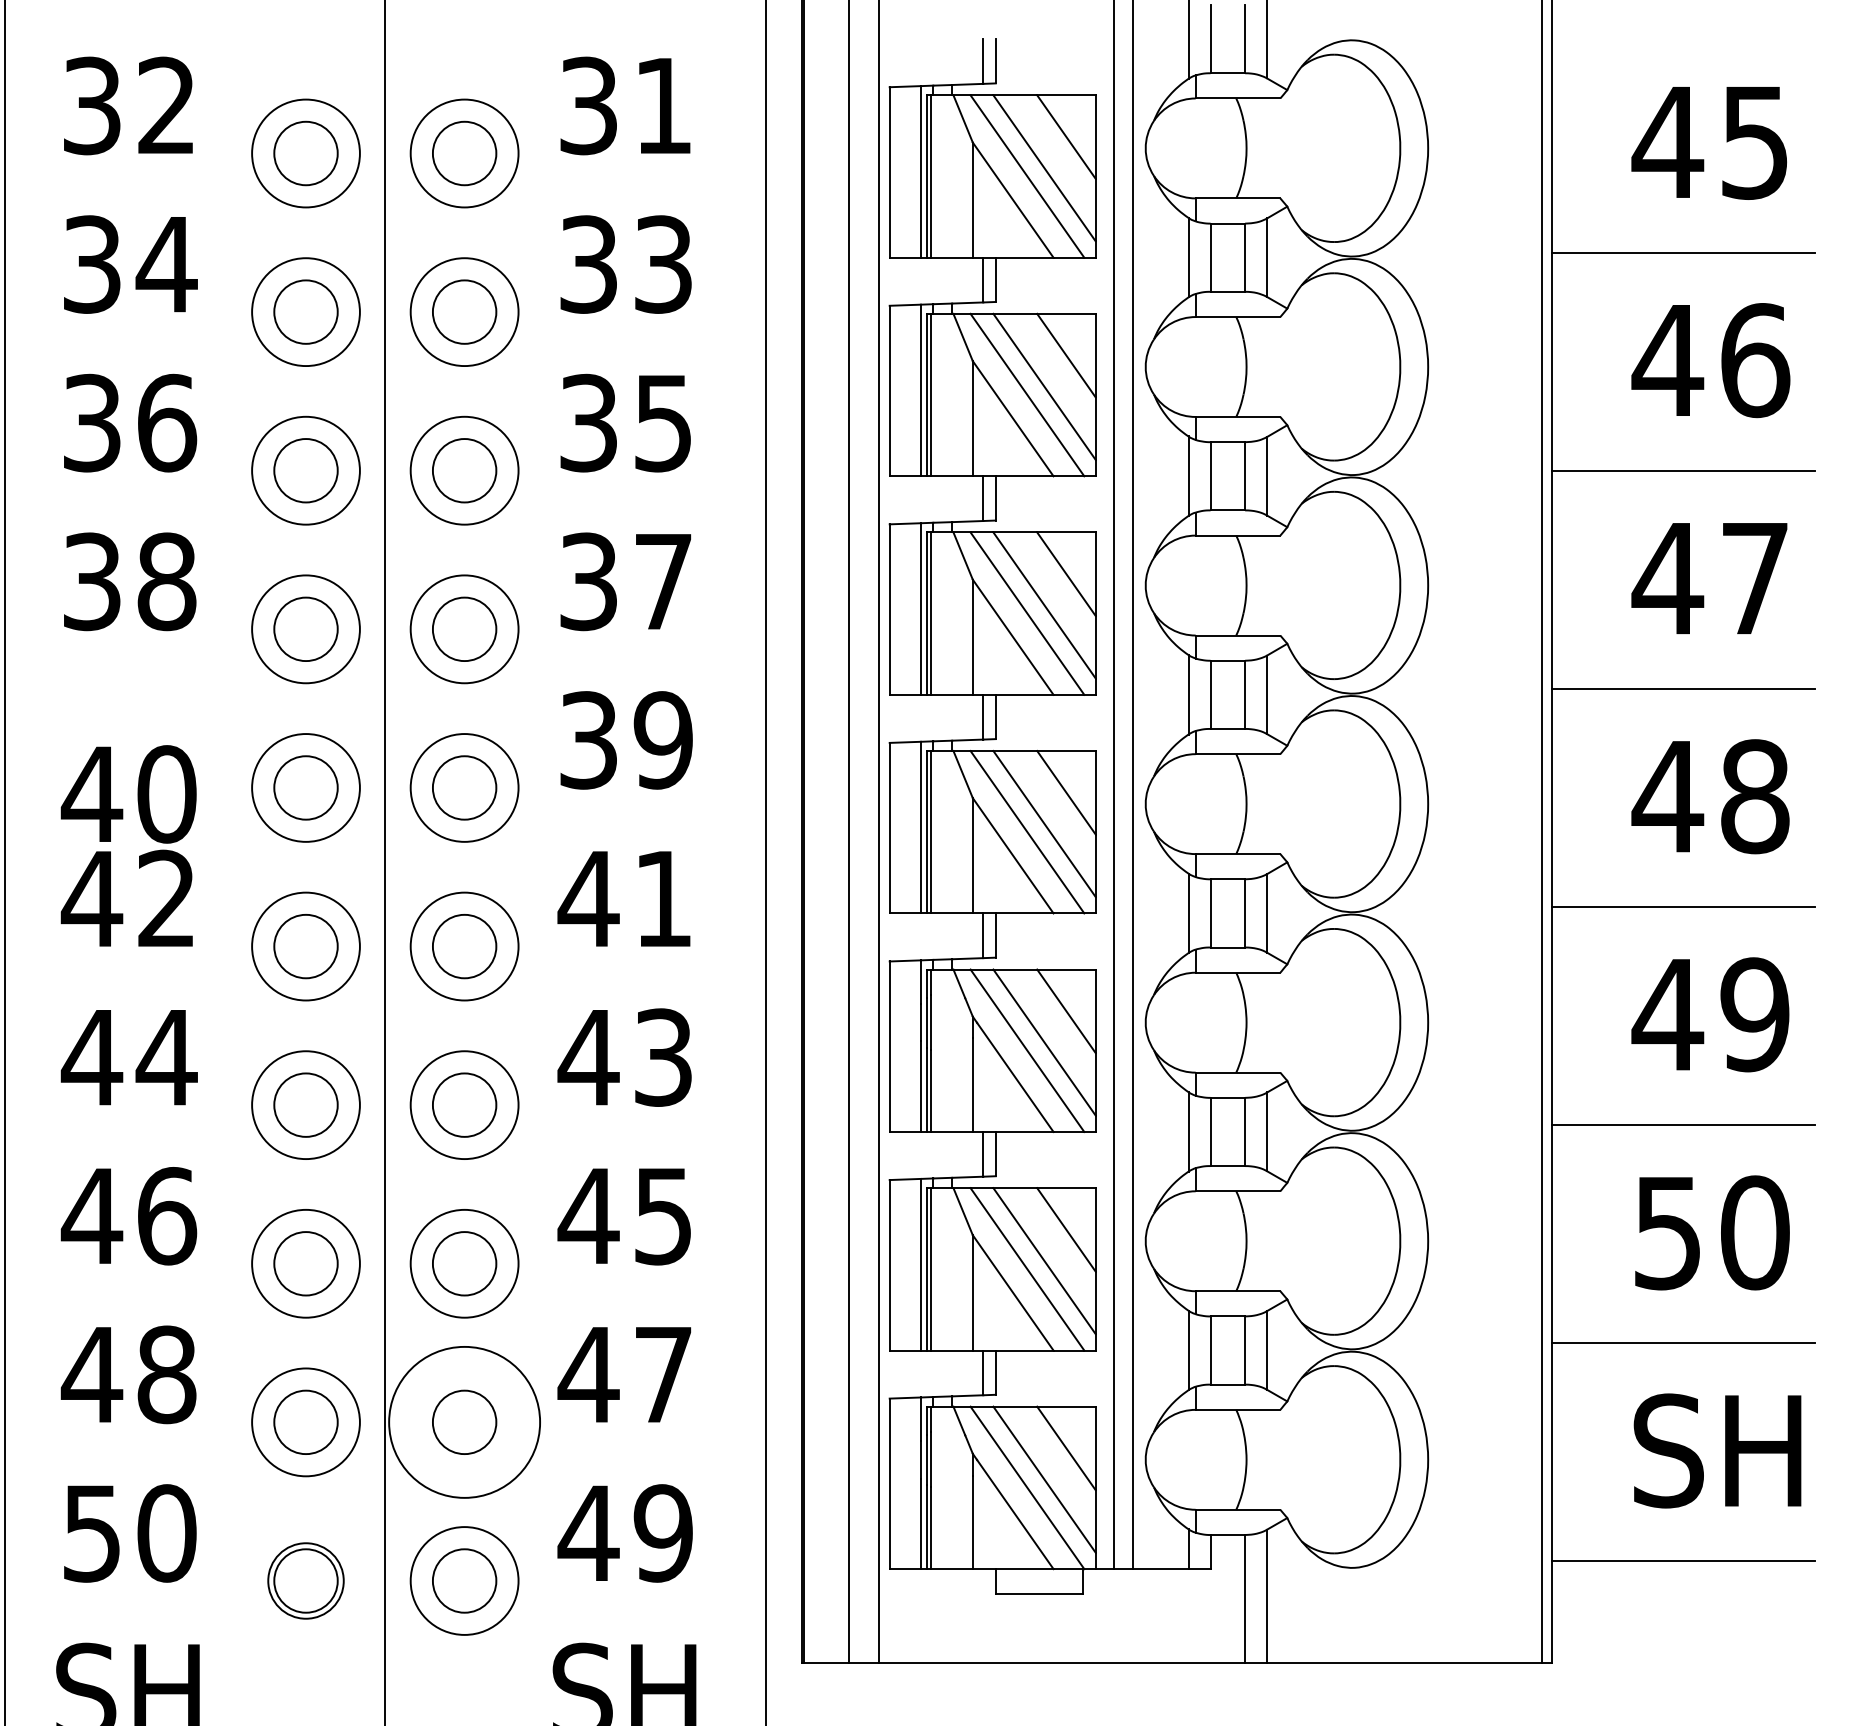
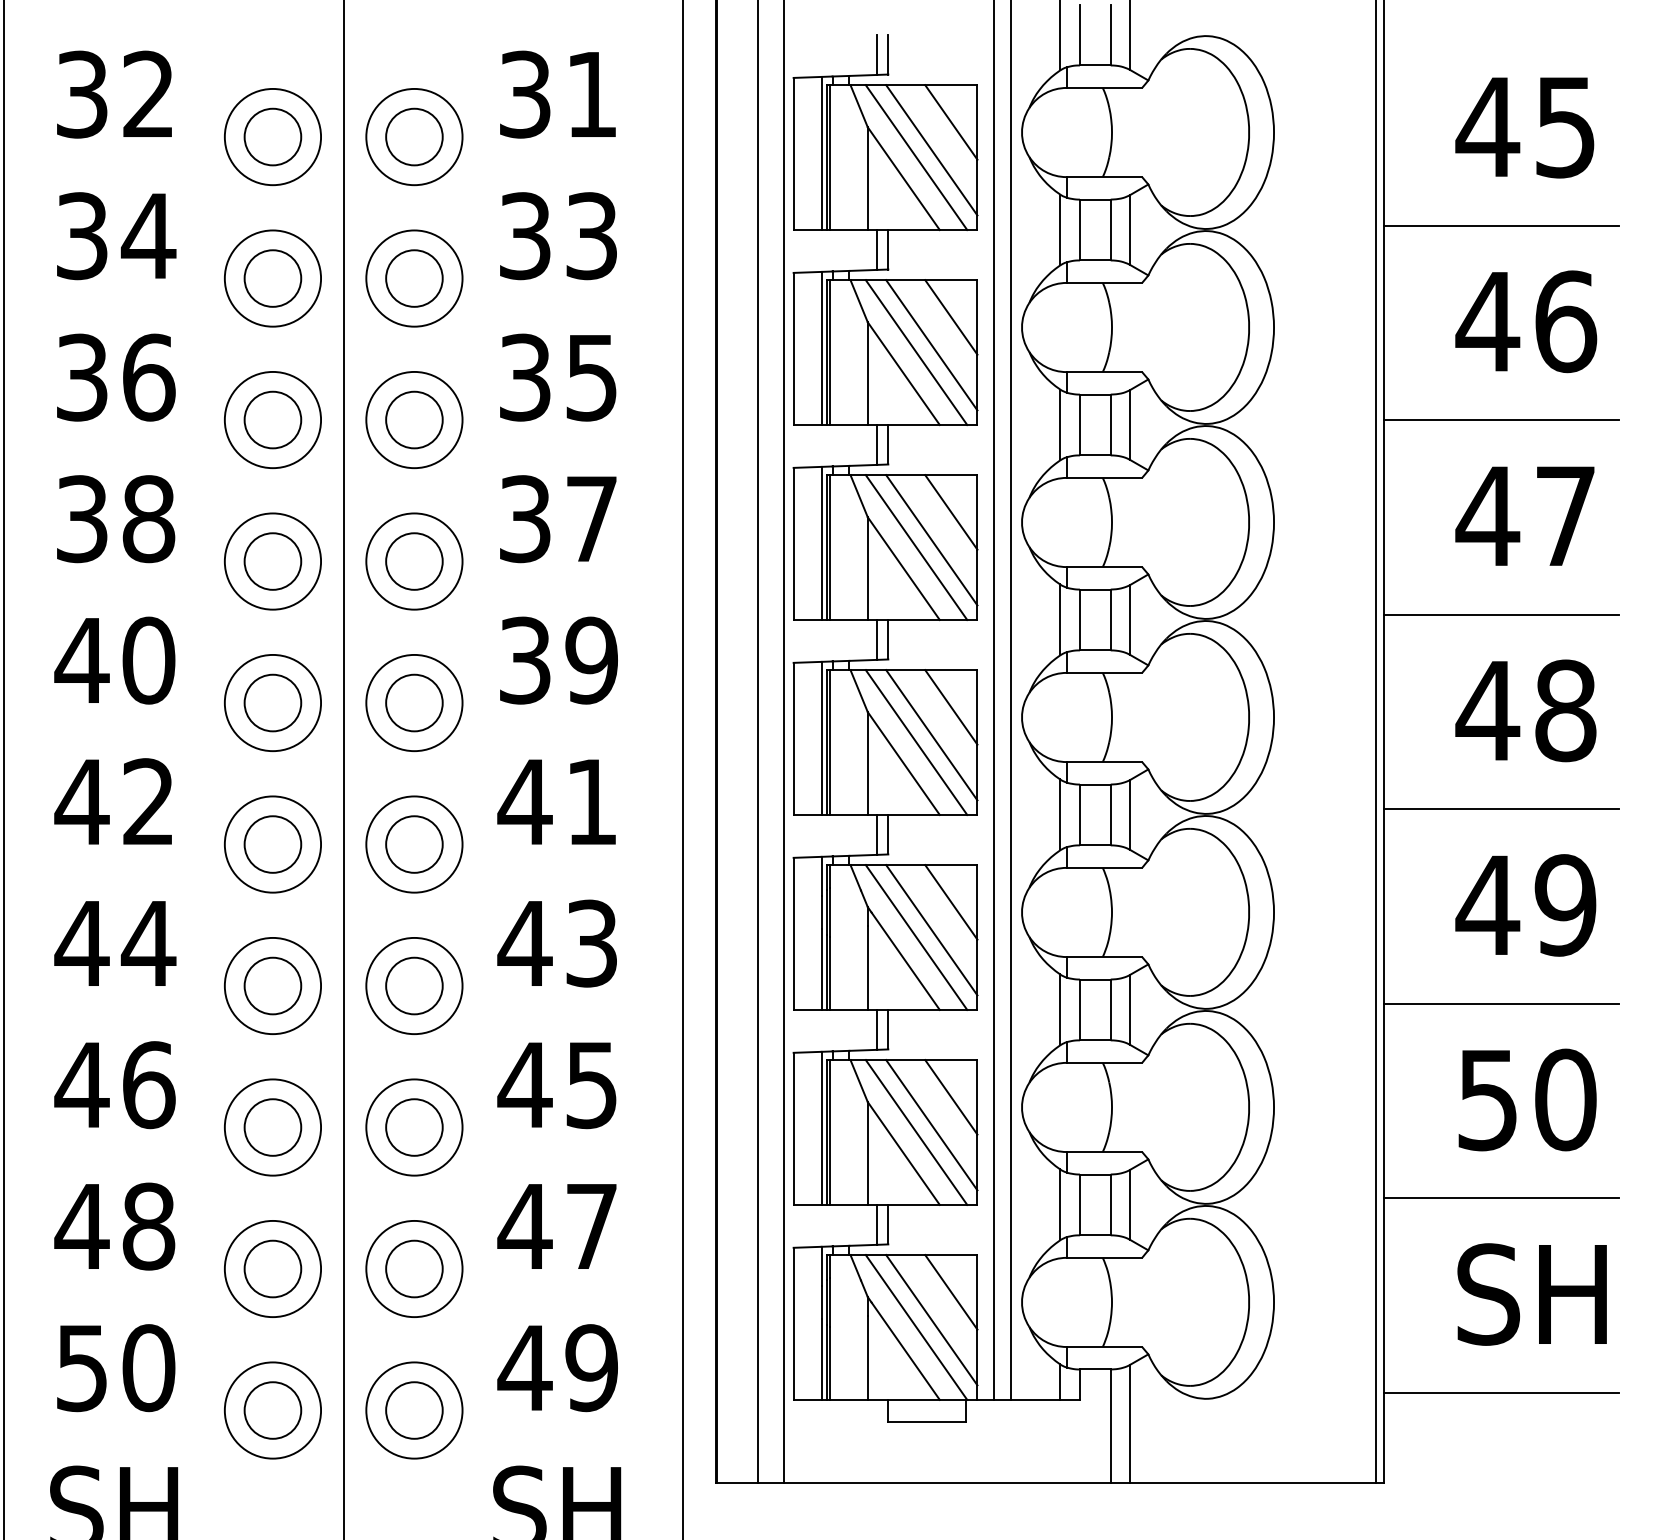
text: (128, 794) -> (114, 660), moved
circle: (464, 1422) -> (414, 1269), size x0.71
circle: (305, 1580) -> (272, 1410), size x1.43

